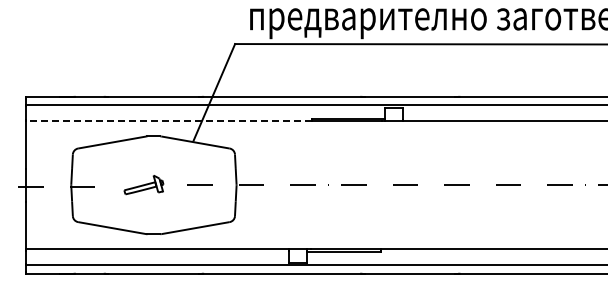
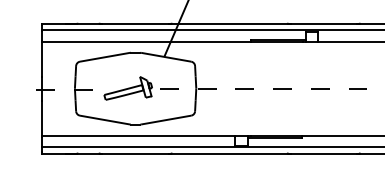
line: (168, 121) -> (146, 41), dashed -> solid
part: (143, 184) -> (127, 88), size x1.67

